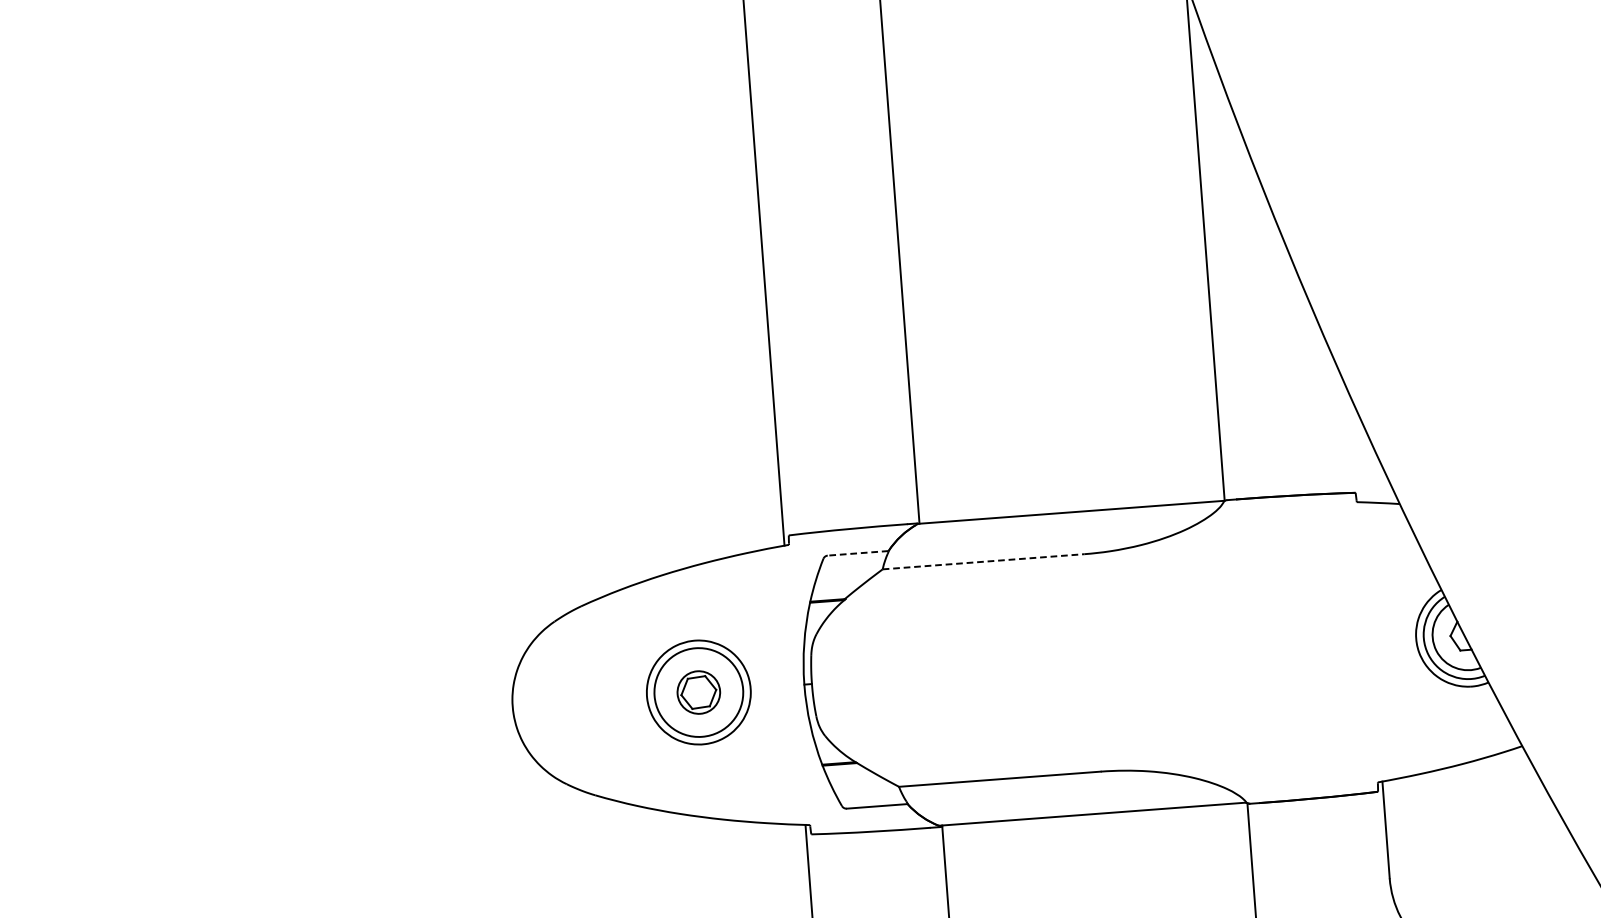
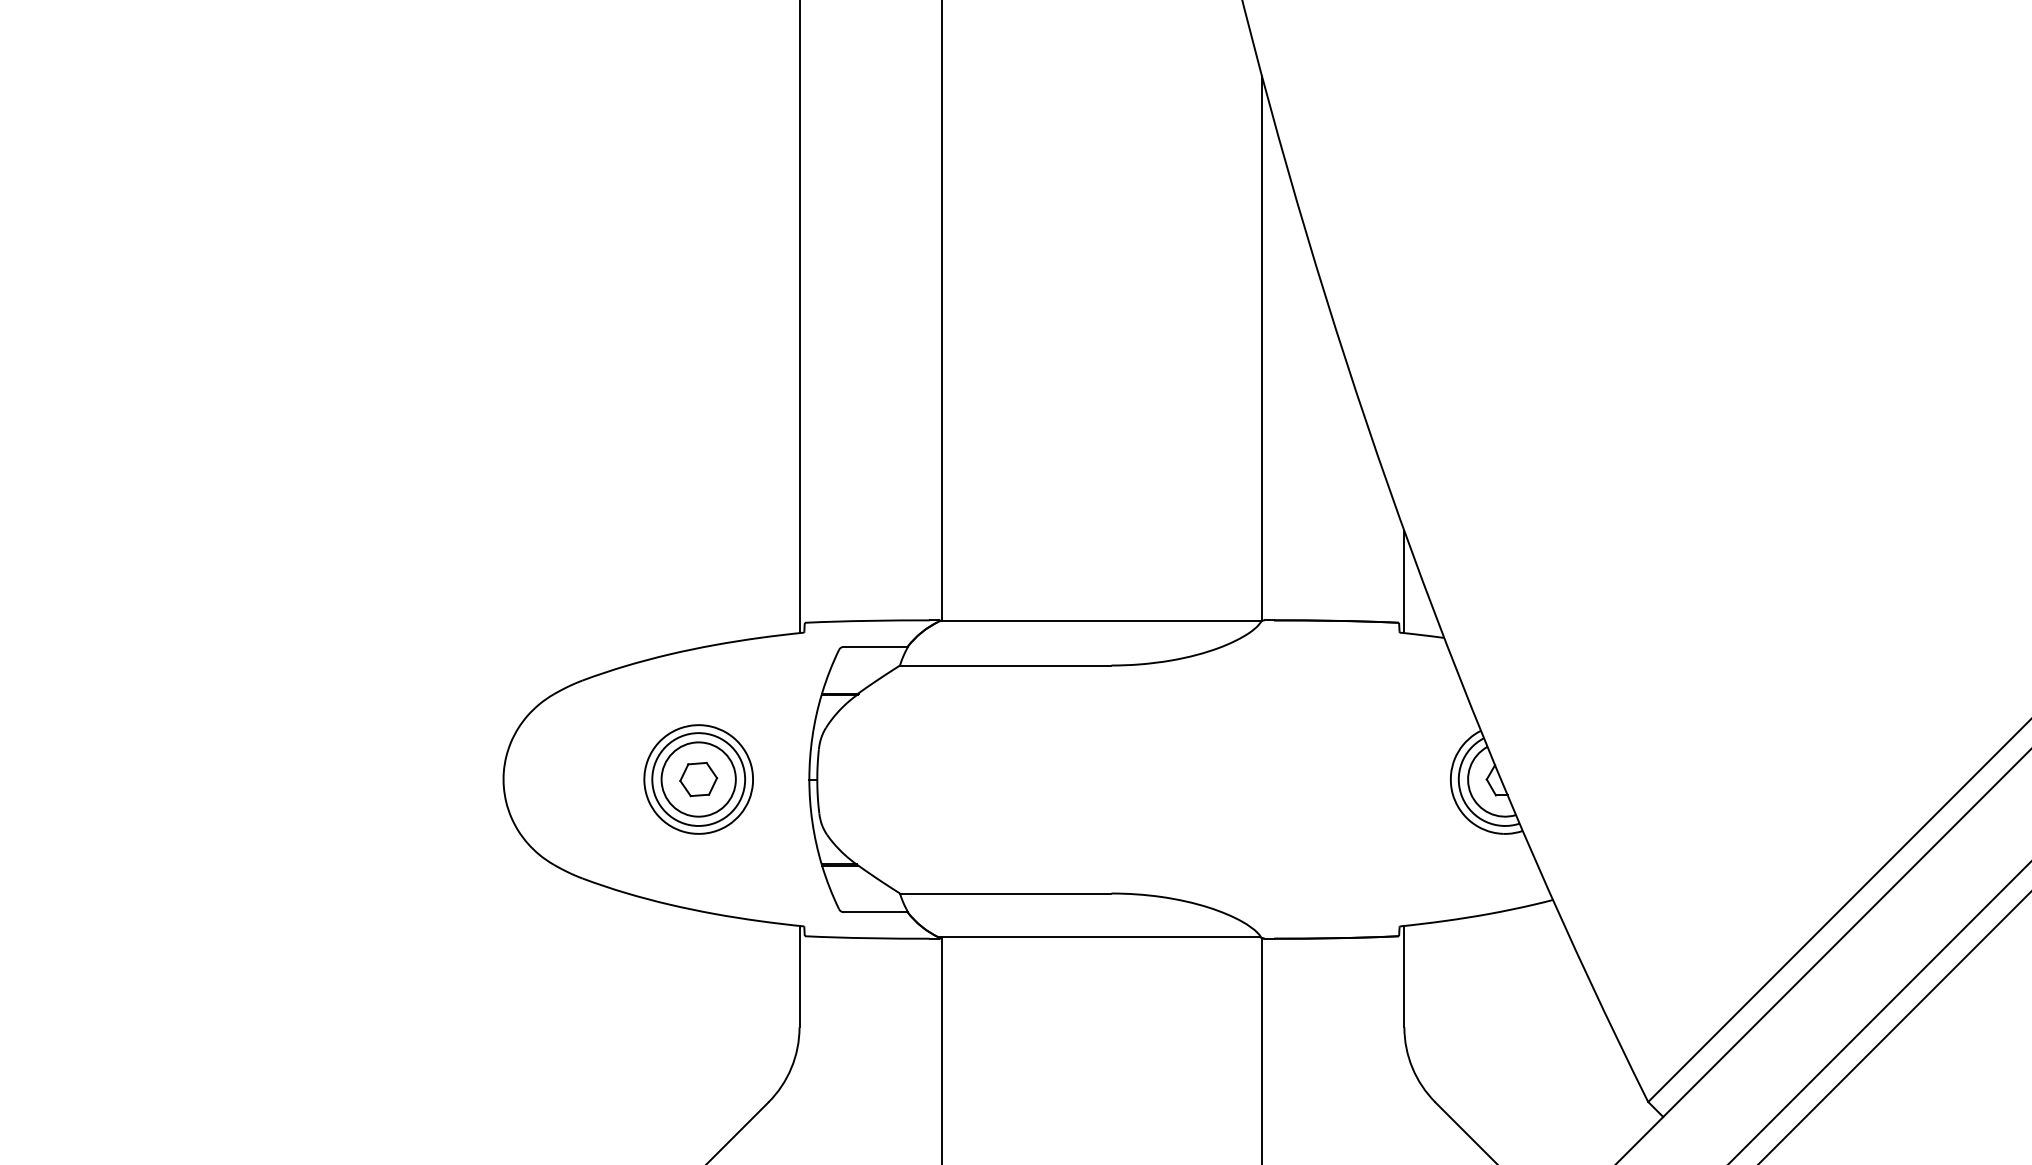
line: (1357, 453) -> (1404, 581), added
line: (857, 552) -> (875, 646), dashed -> solid
line: (983, 561) -> (1005, 665), dashed -> solid
circle: (698, 692) -> (698, 779), size x1.67

